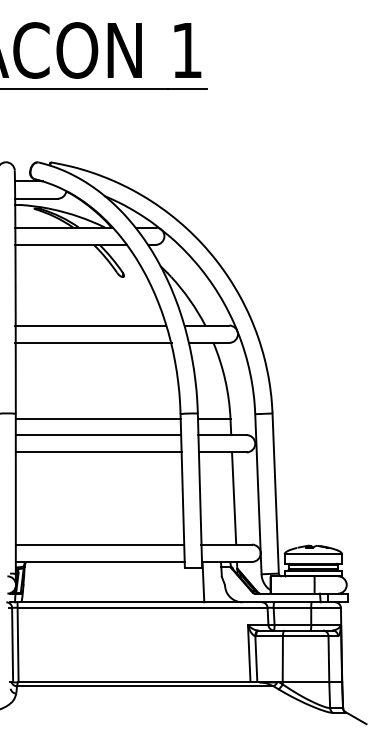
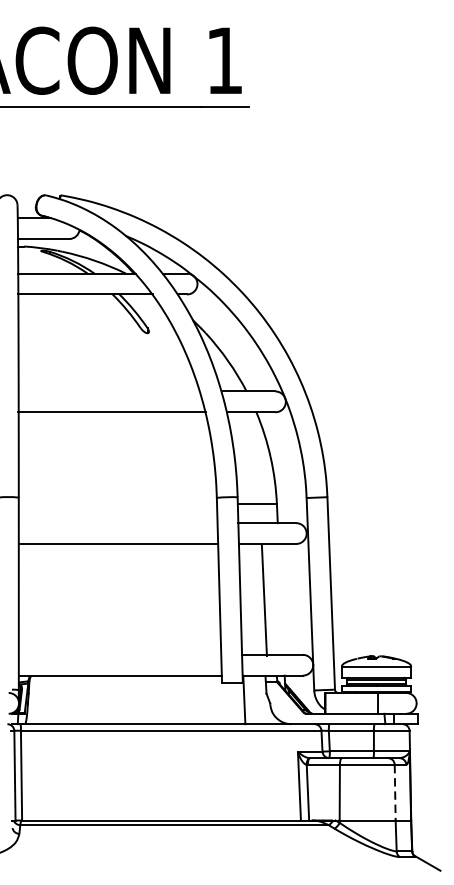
line: (89, 325) -> (107, 391), removed
line: (97, 419) -> (116, 504), removed
line: (98, 435) -> (118, 523), removed
line: (234, 498) -> (264, 600), moved
line: (99, 544) -> (119, 654), removed
line: (328, 659) -> (394, 792), solid -> dashed

